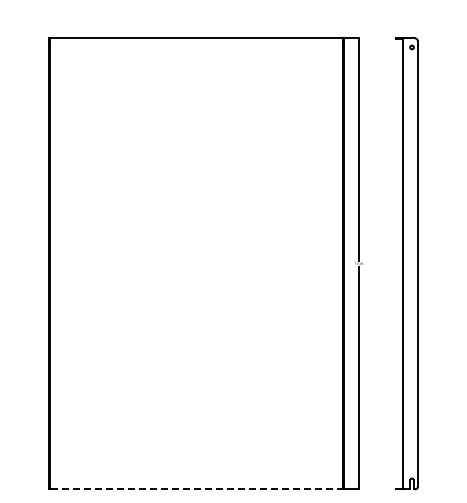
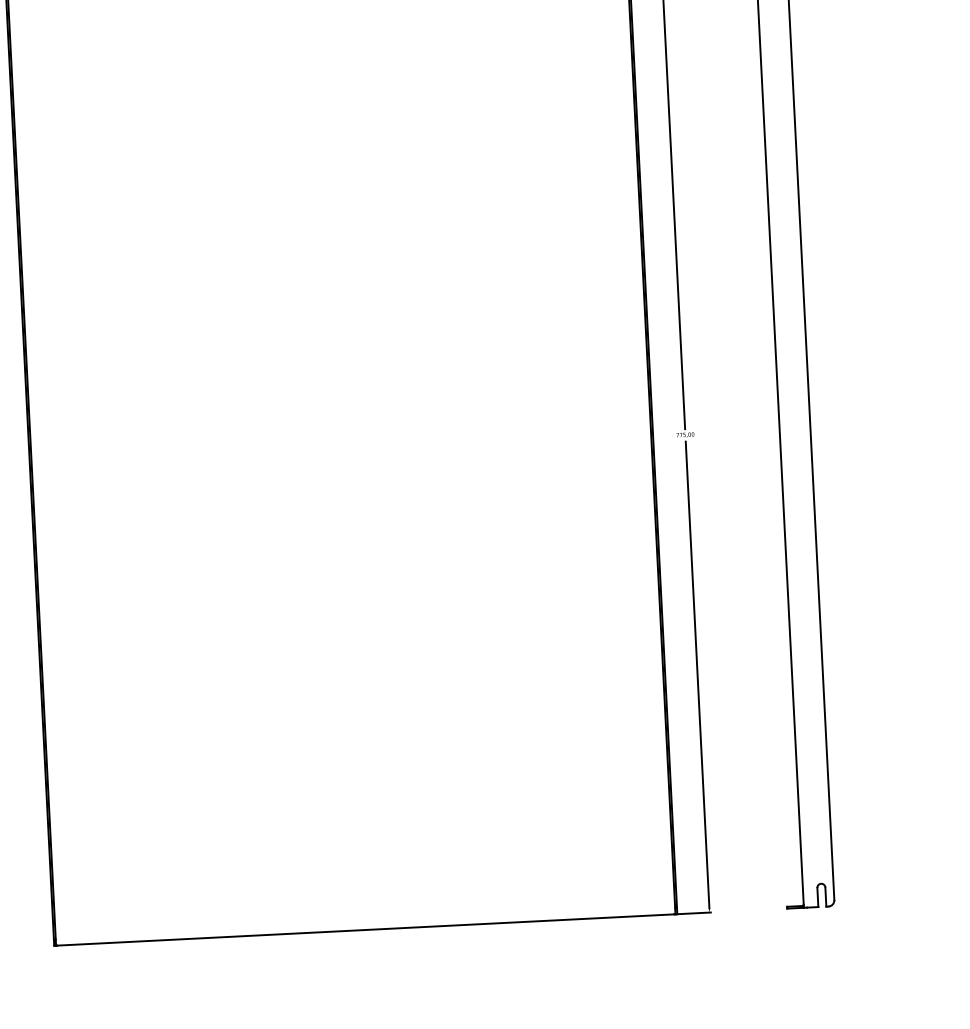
line: (196, 489) -> (366, 930), dashed -> solid

